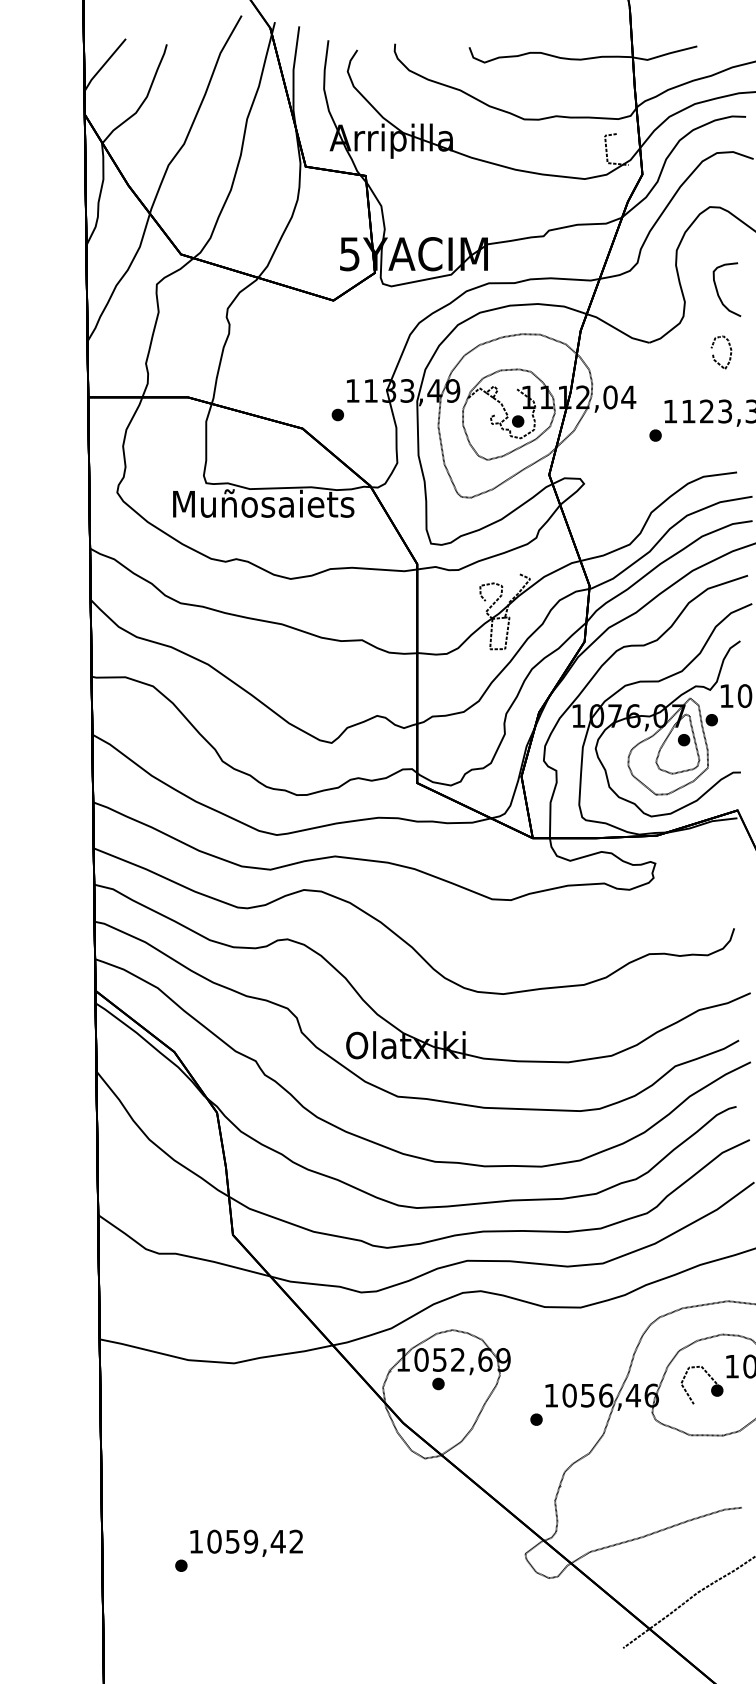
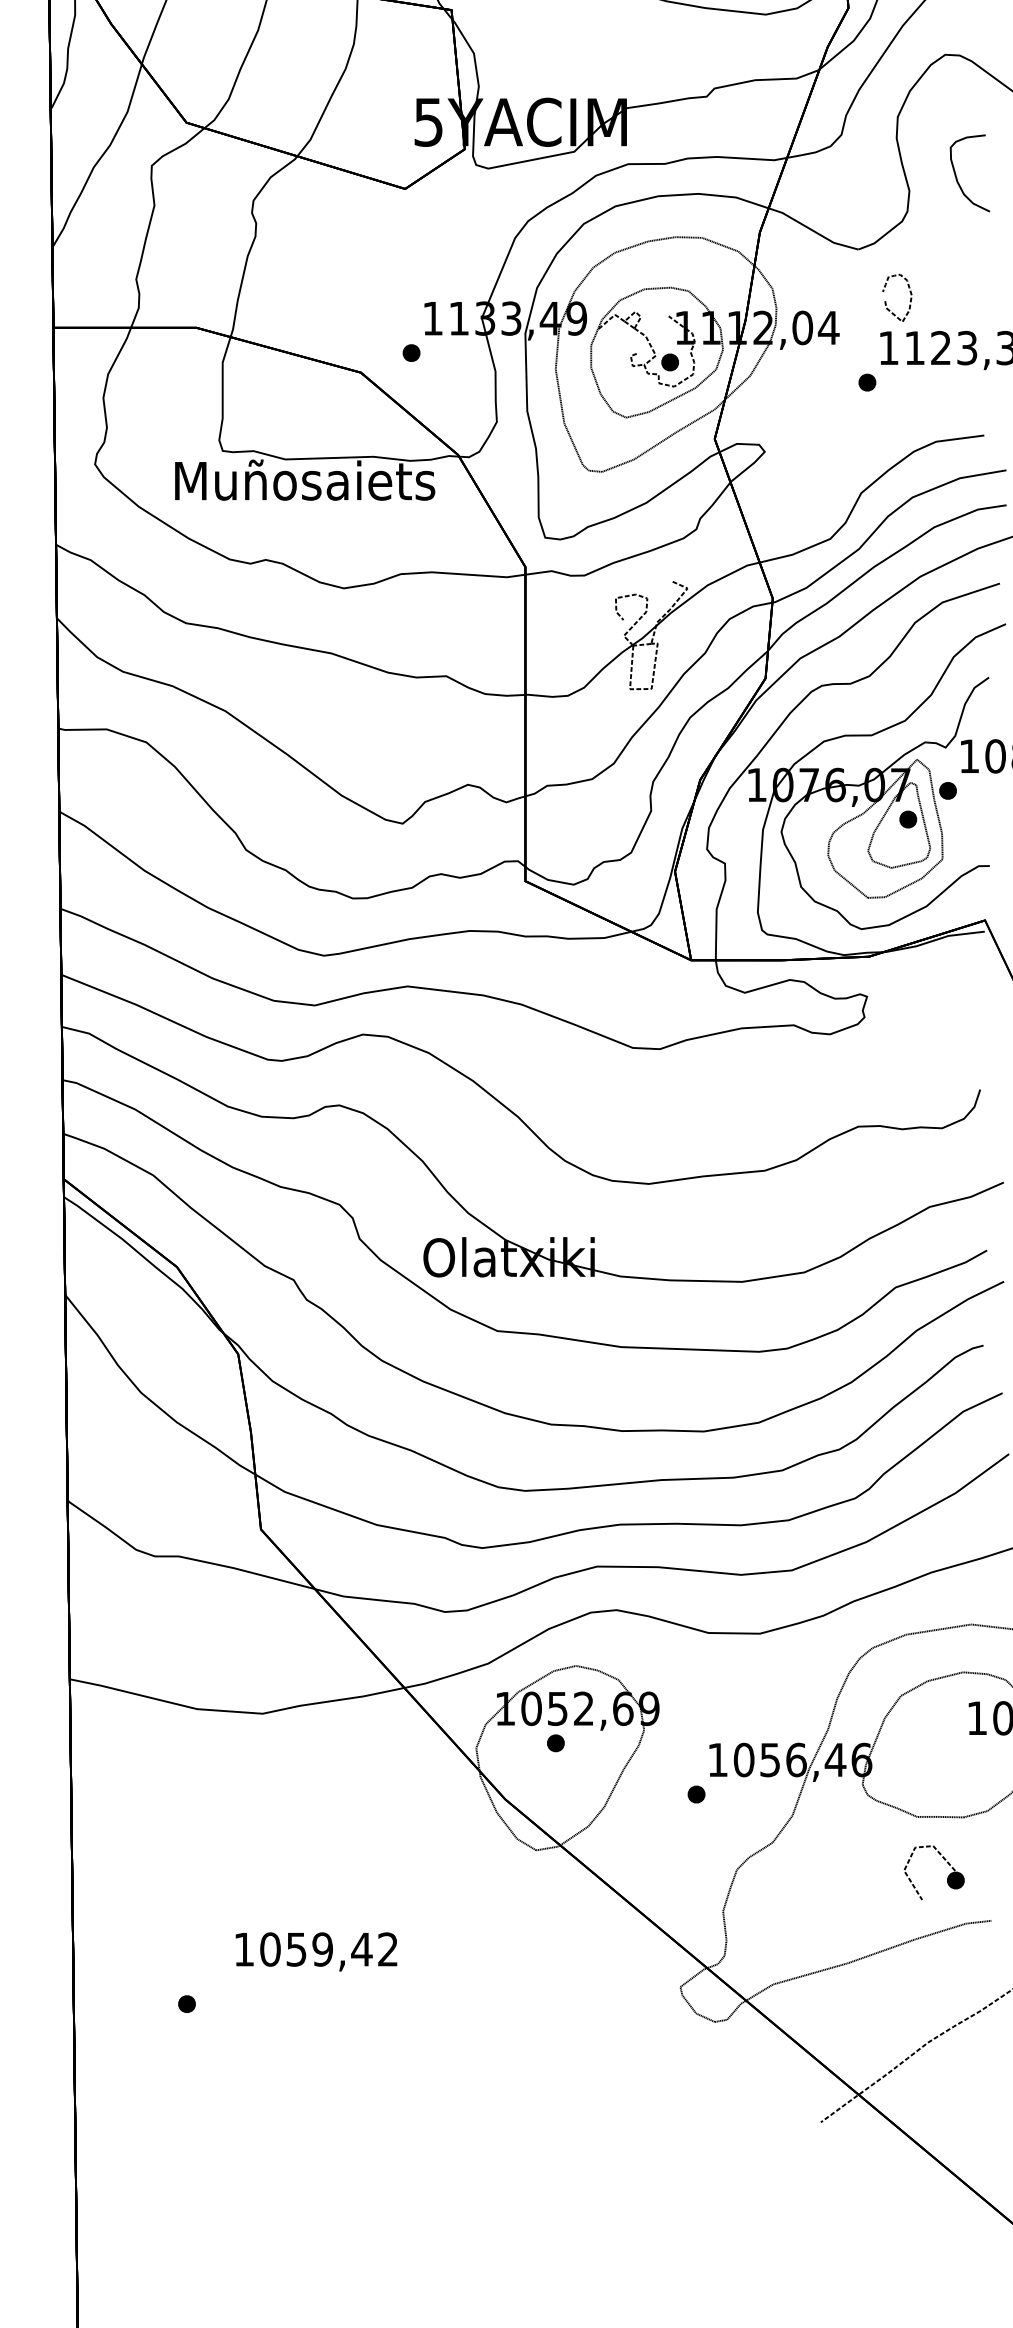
curve: (714, 355) -> (887, 302), moved
part: (711, 1387) -> (947, 1876), moved
text: (246, 1542) -> (316, 1950), moved

